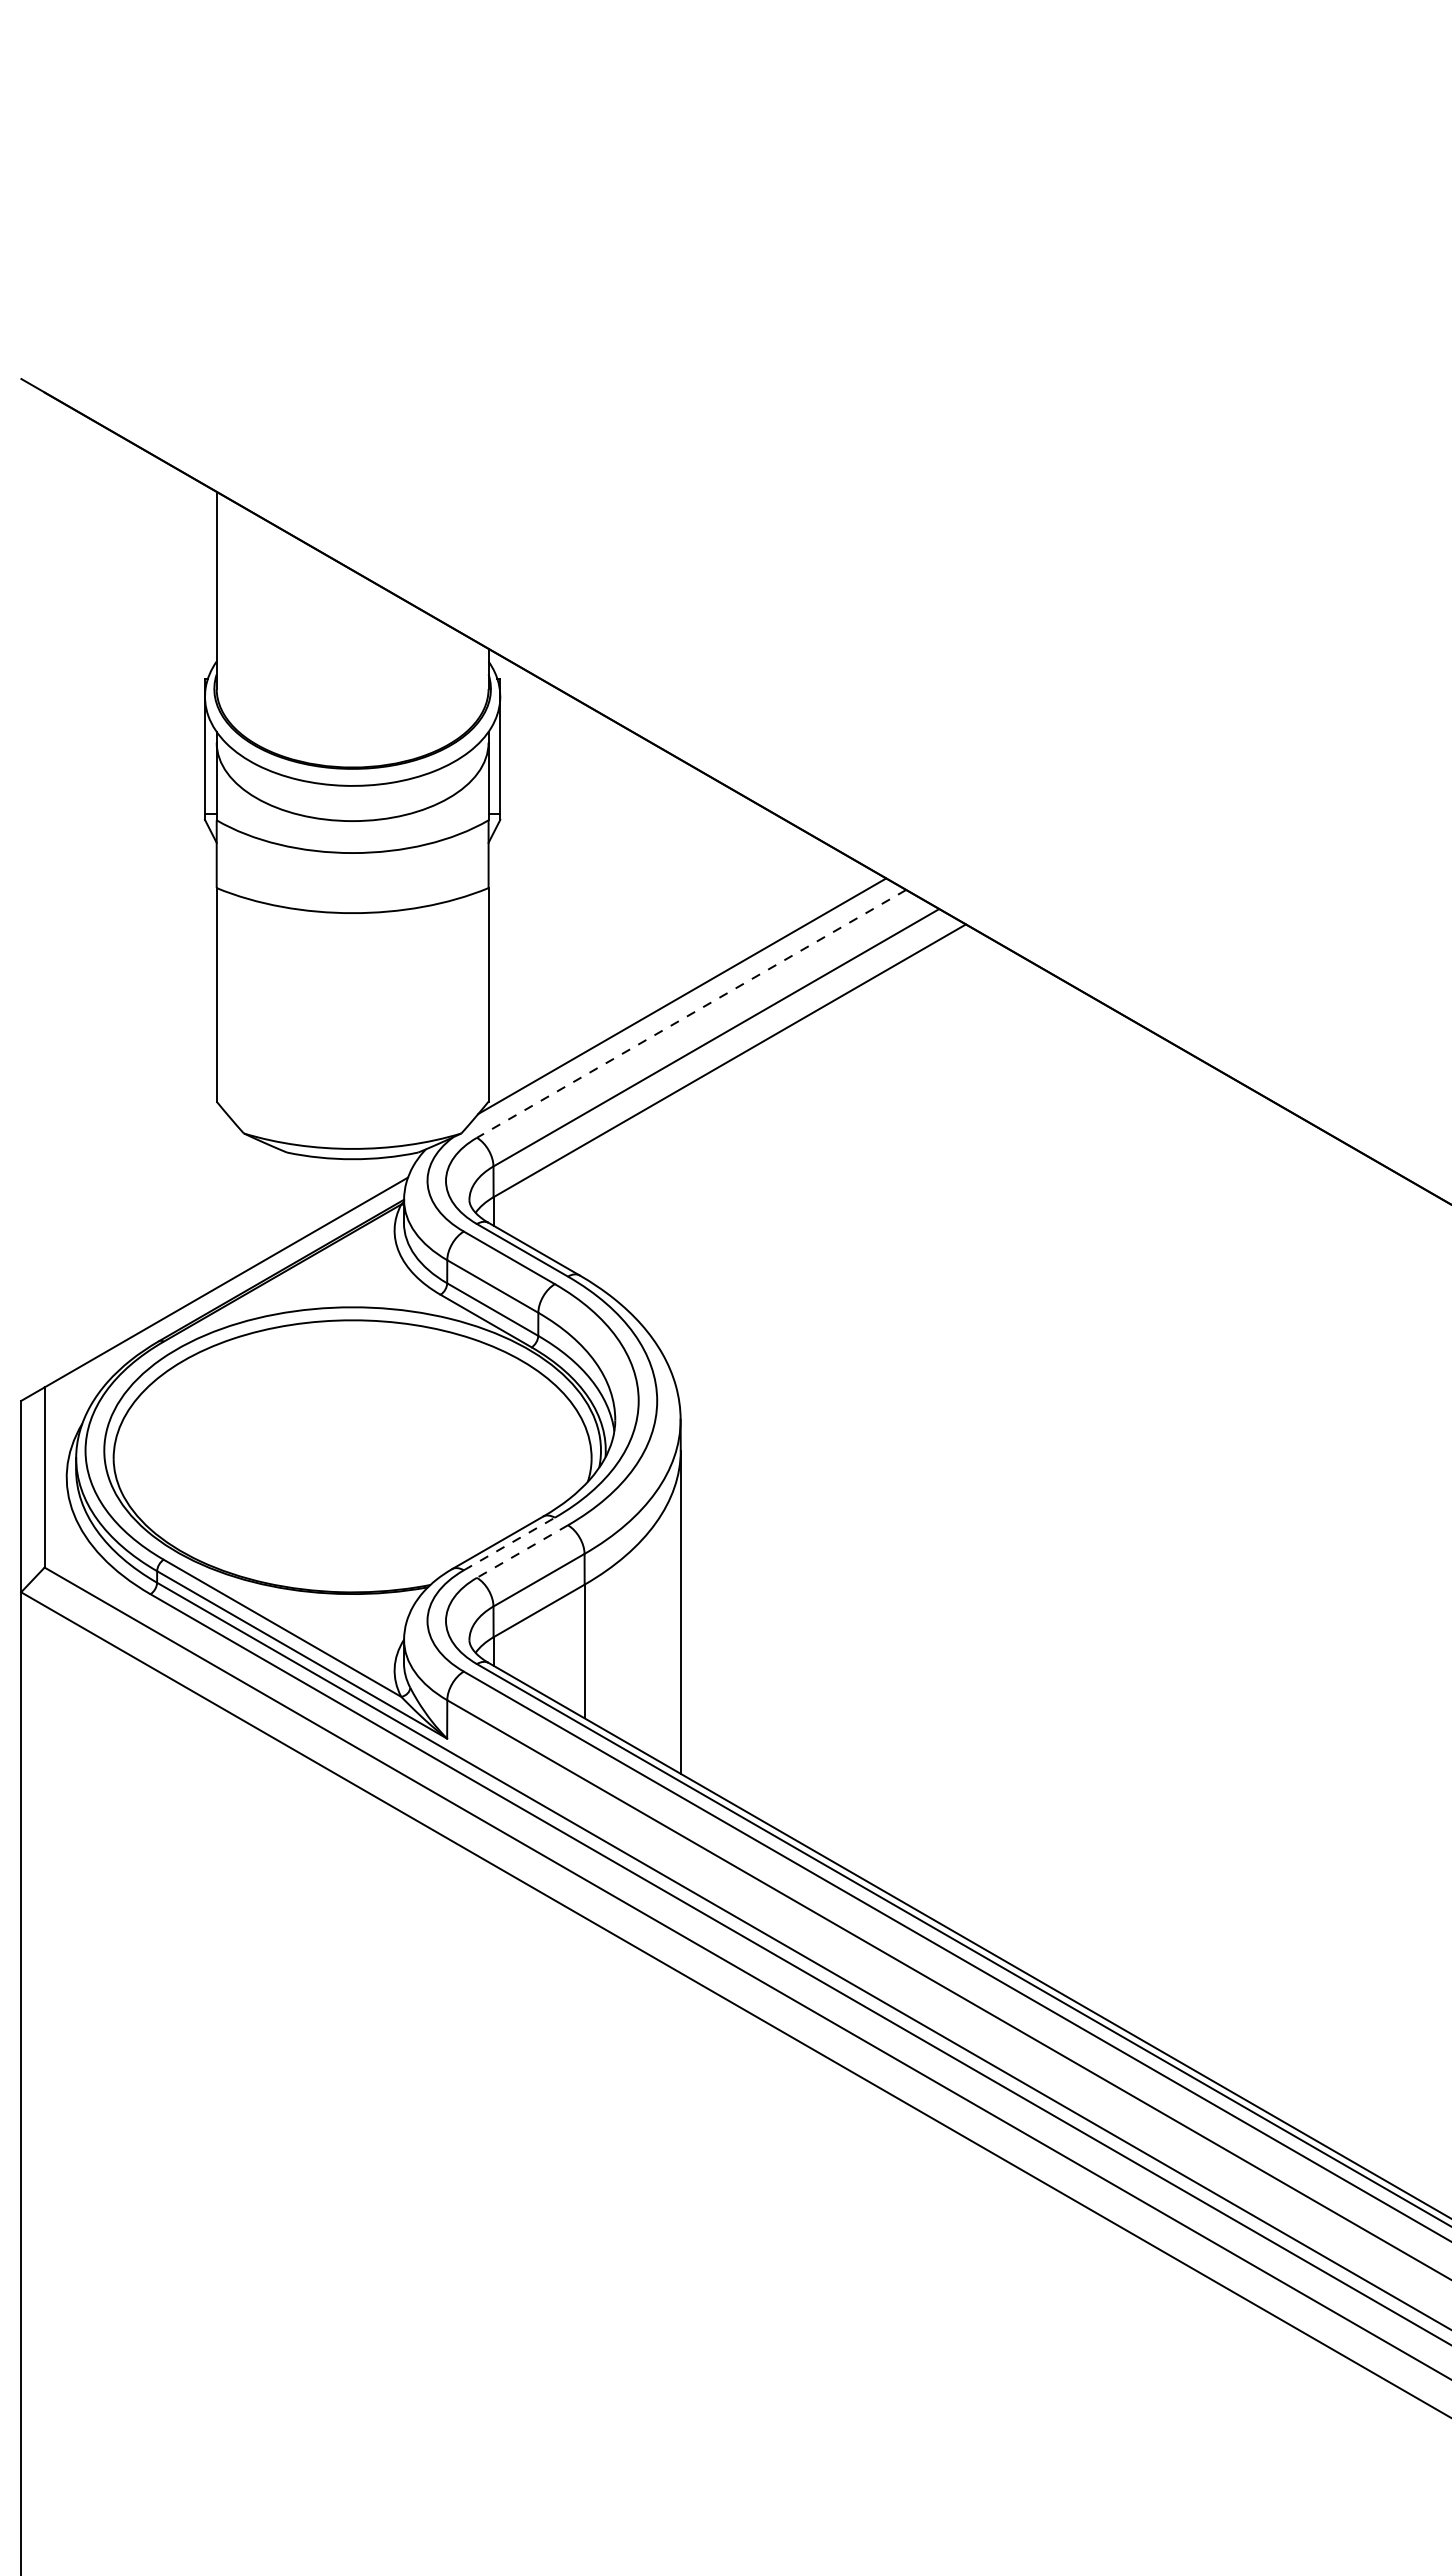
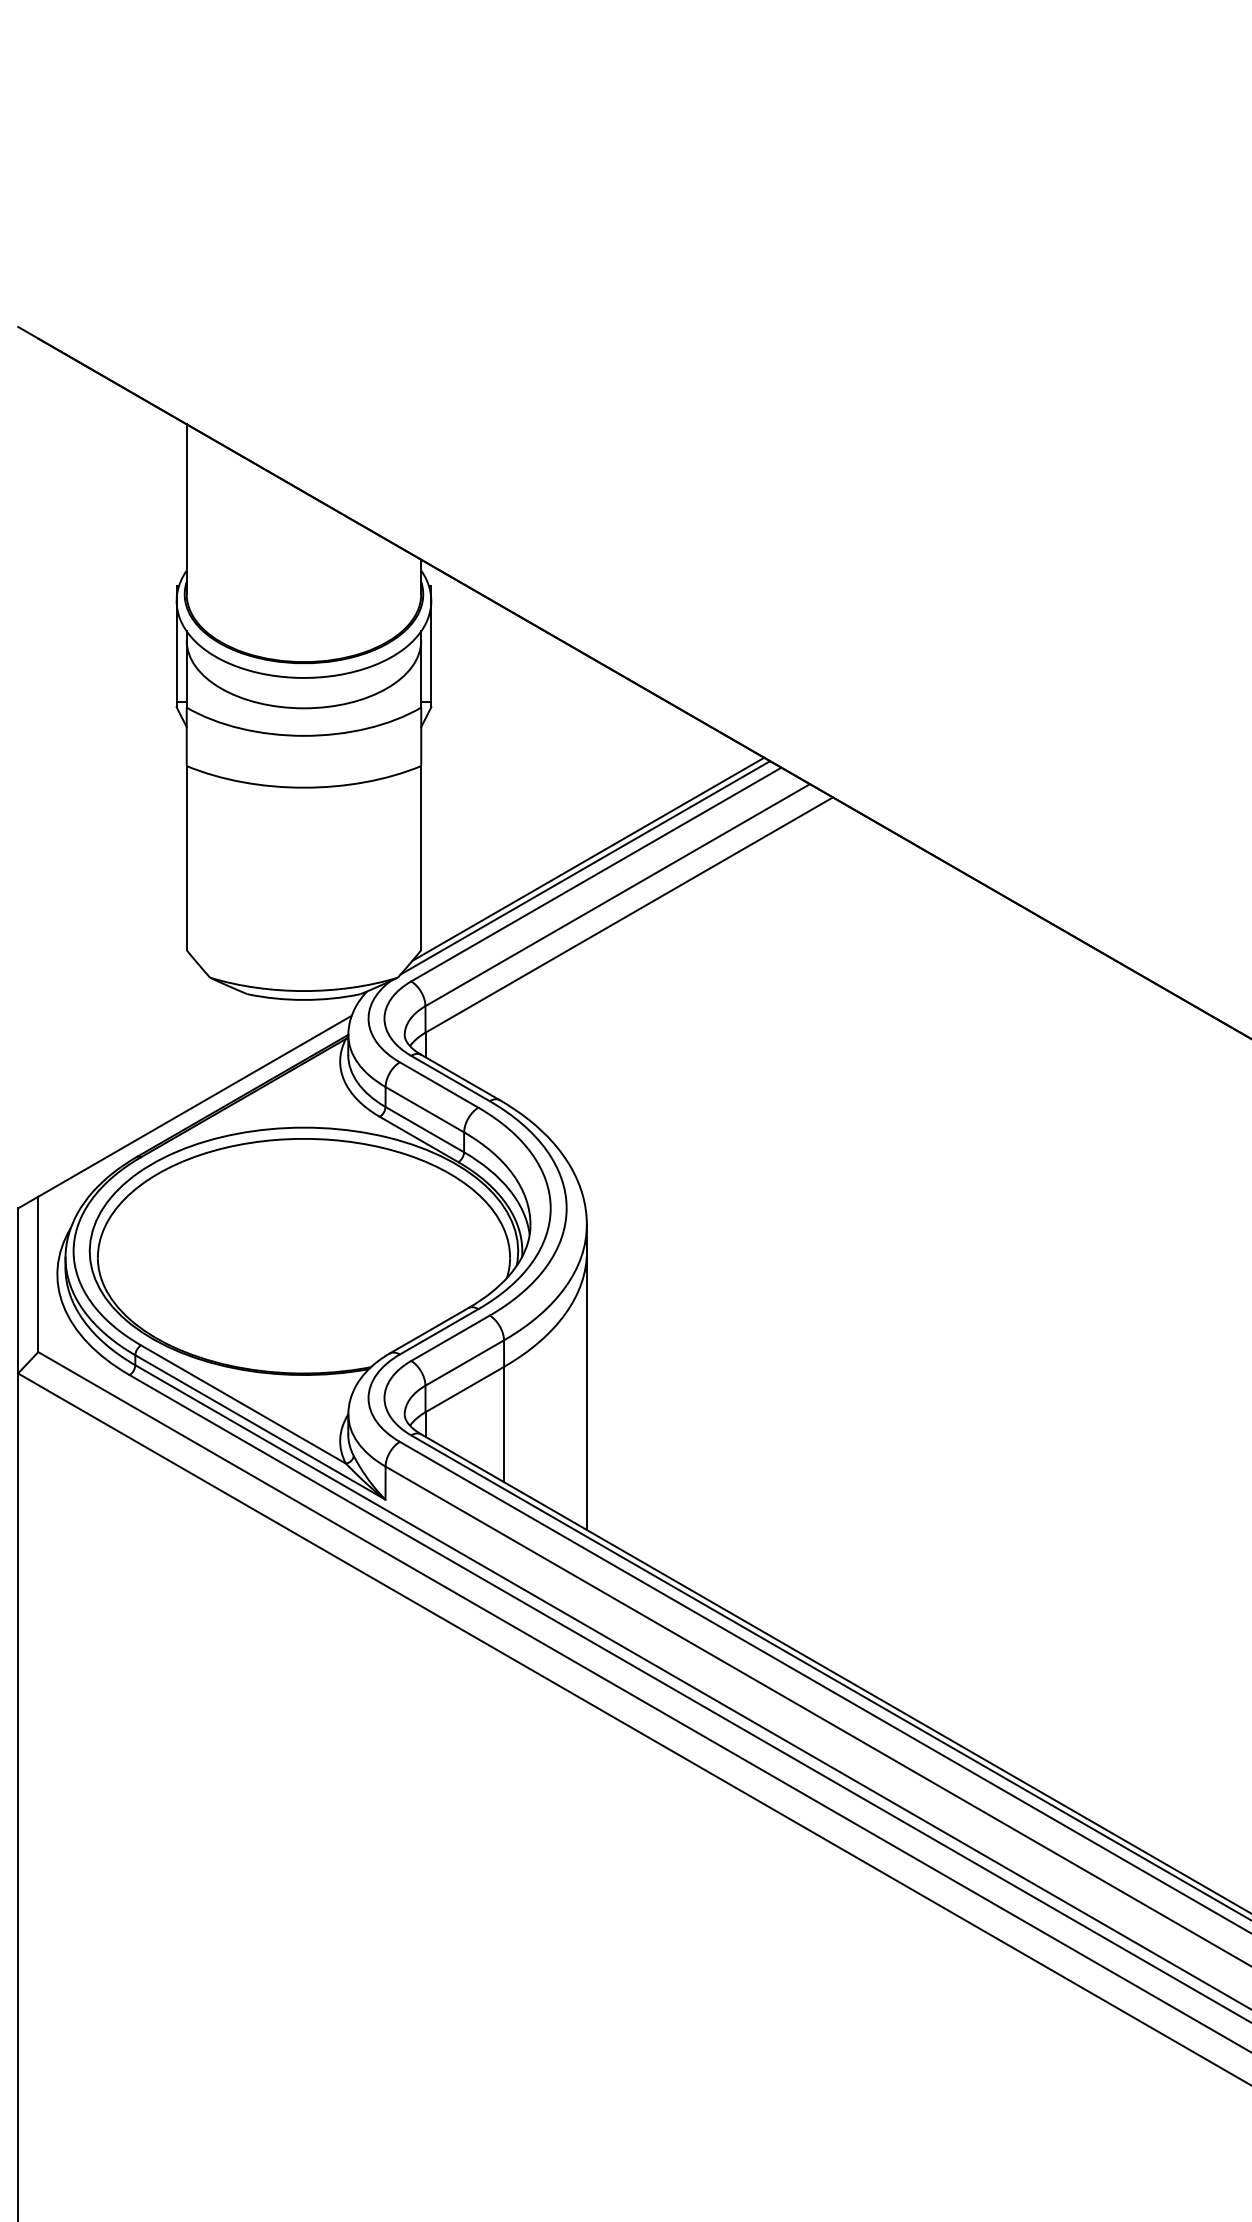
line: (678, 1005) -> (585, 867), added
line: (691, 1013) -> (596, 874), dashed -> solid
line: (509, 1544) -> (439, 1332), dashed -> solid
line: (522, 1551) -> (450, 1338), dashed -> solid

